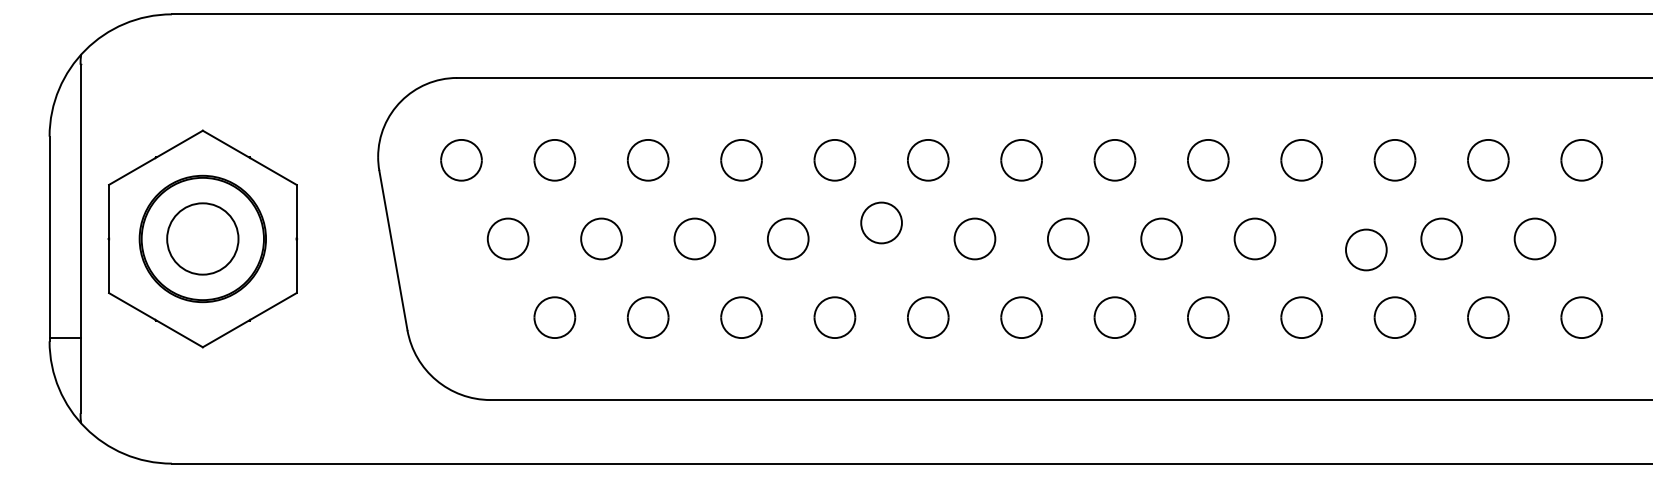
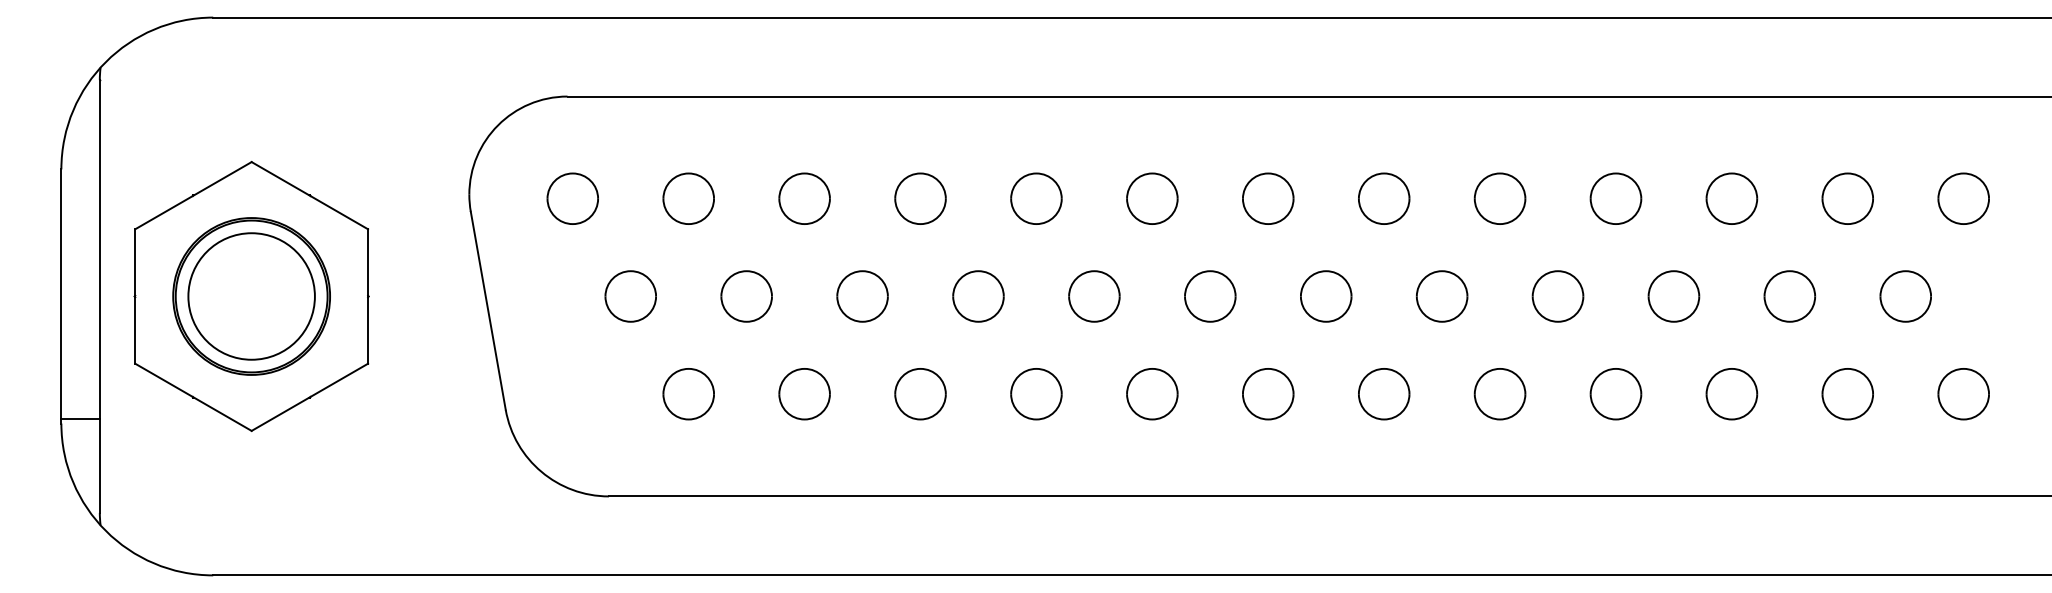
part: (881, 222) -> (1094, 295), moved
circle: (202, 238) -> (251, 295), size x1.43
part: (1366, 249) -> (1674, 295), moved

